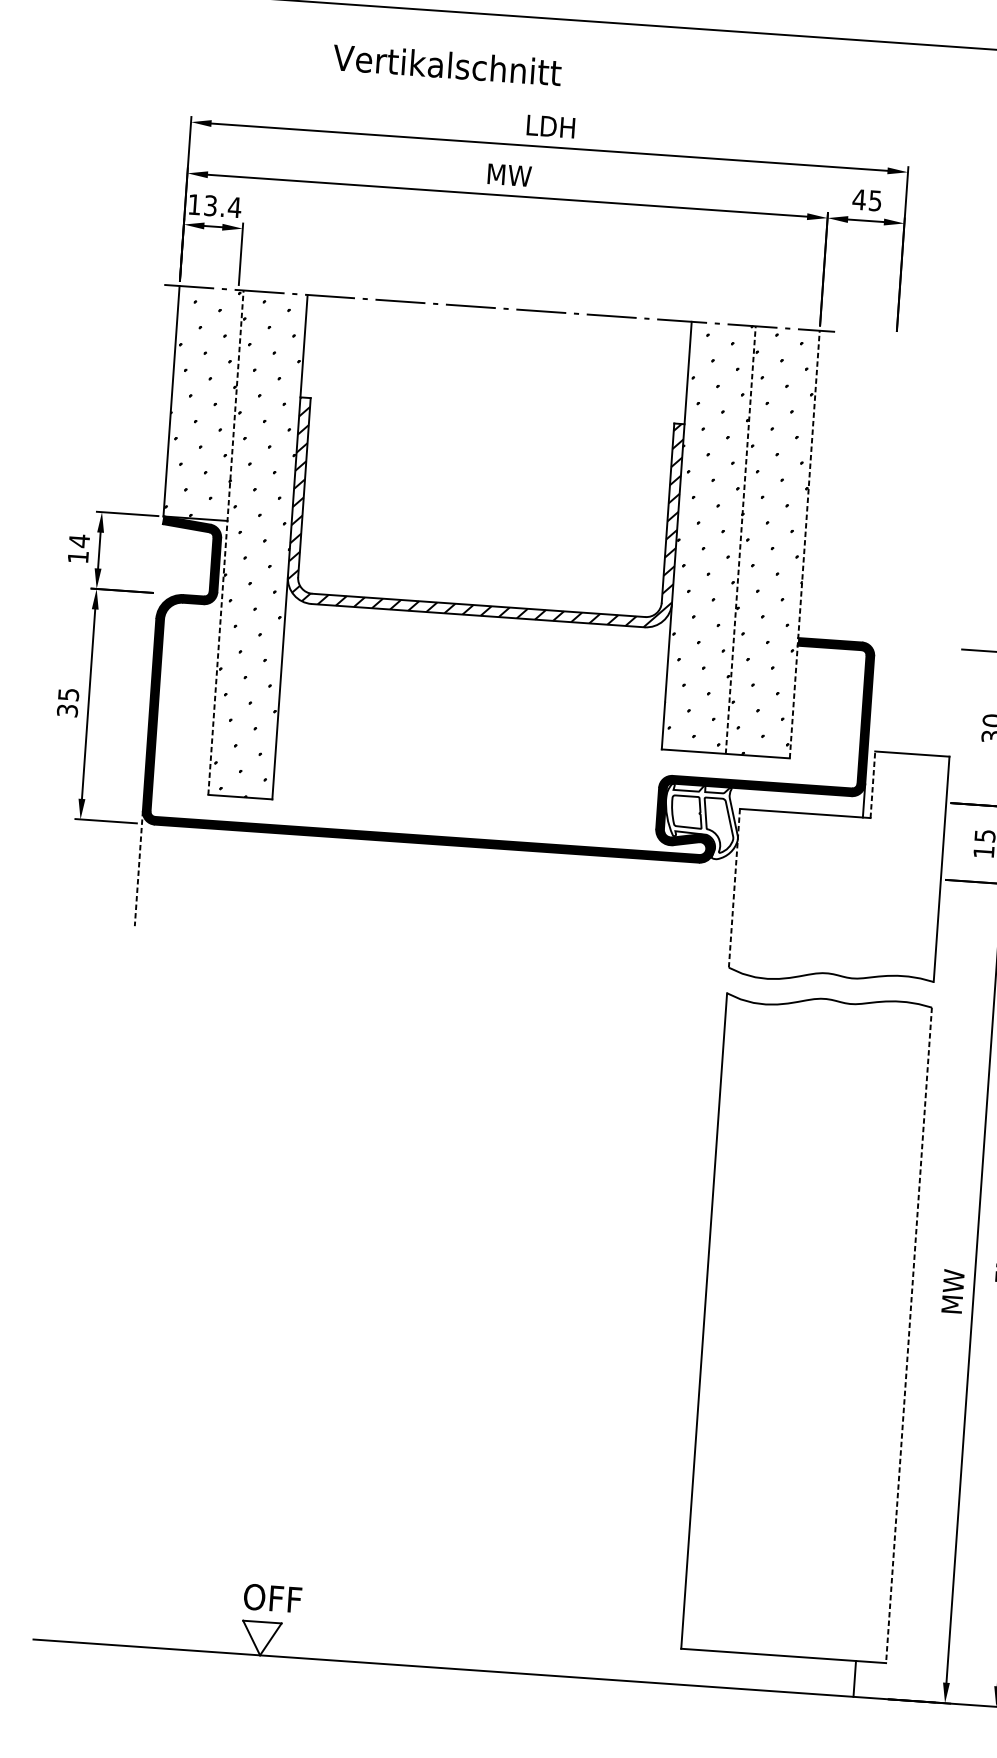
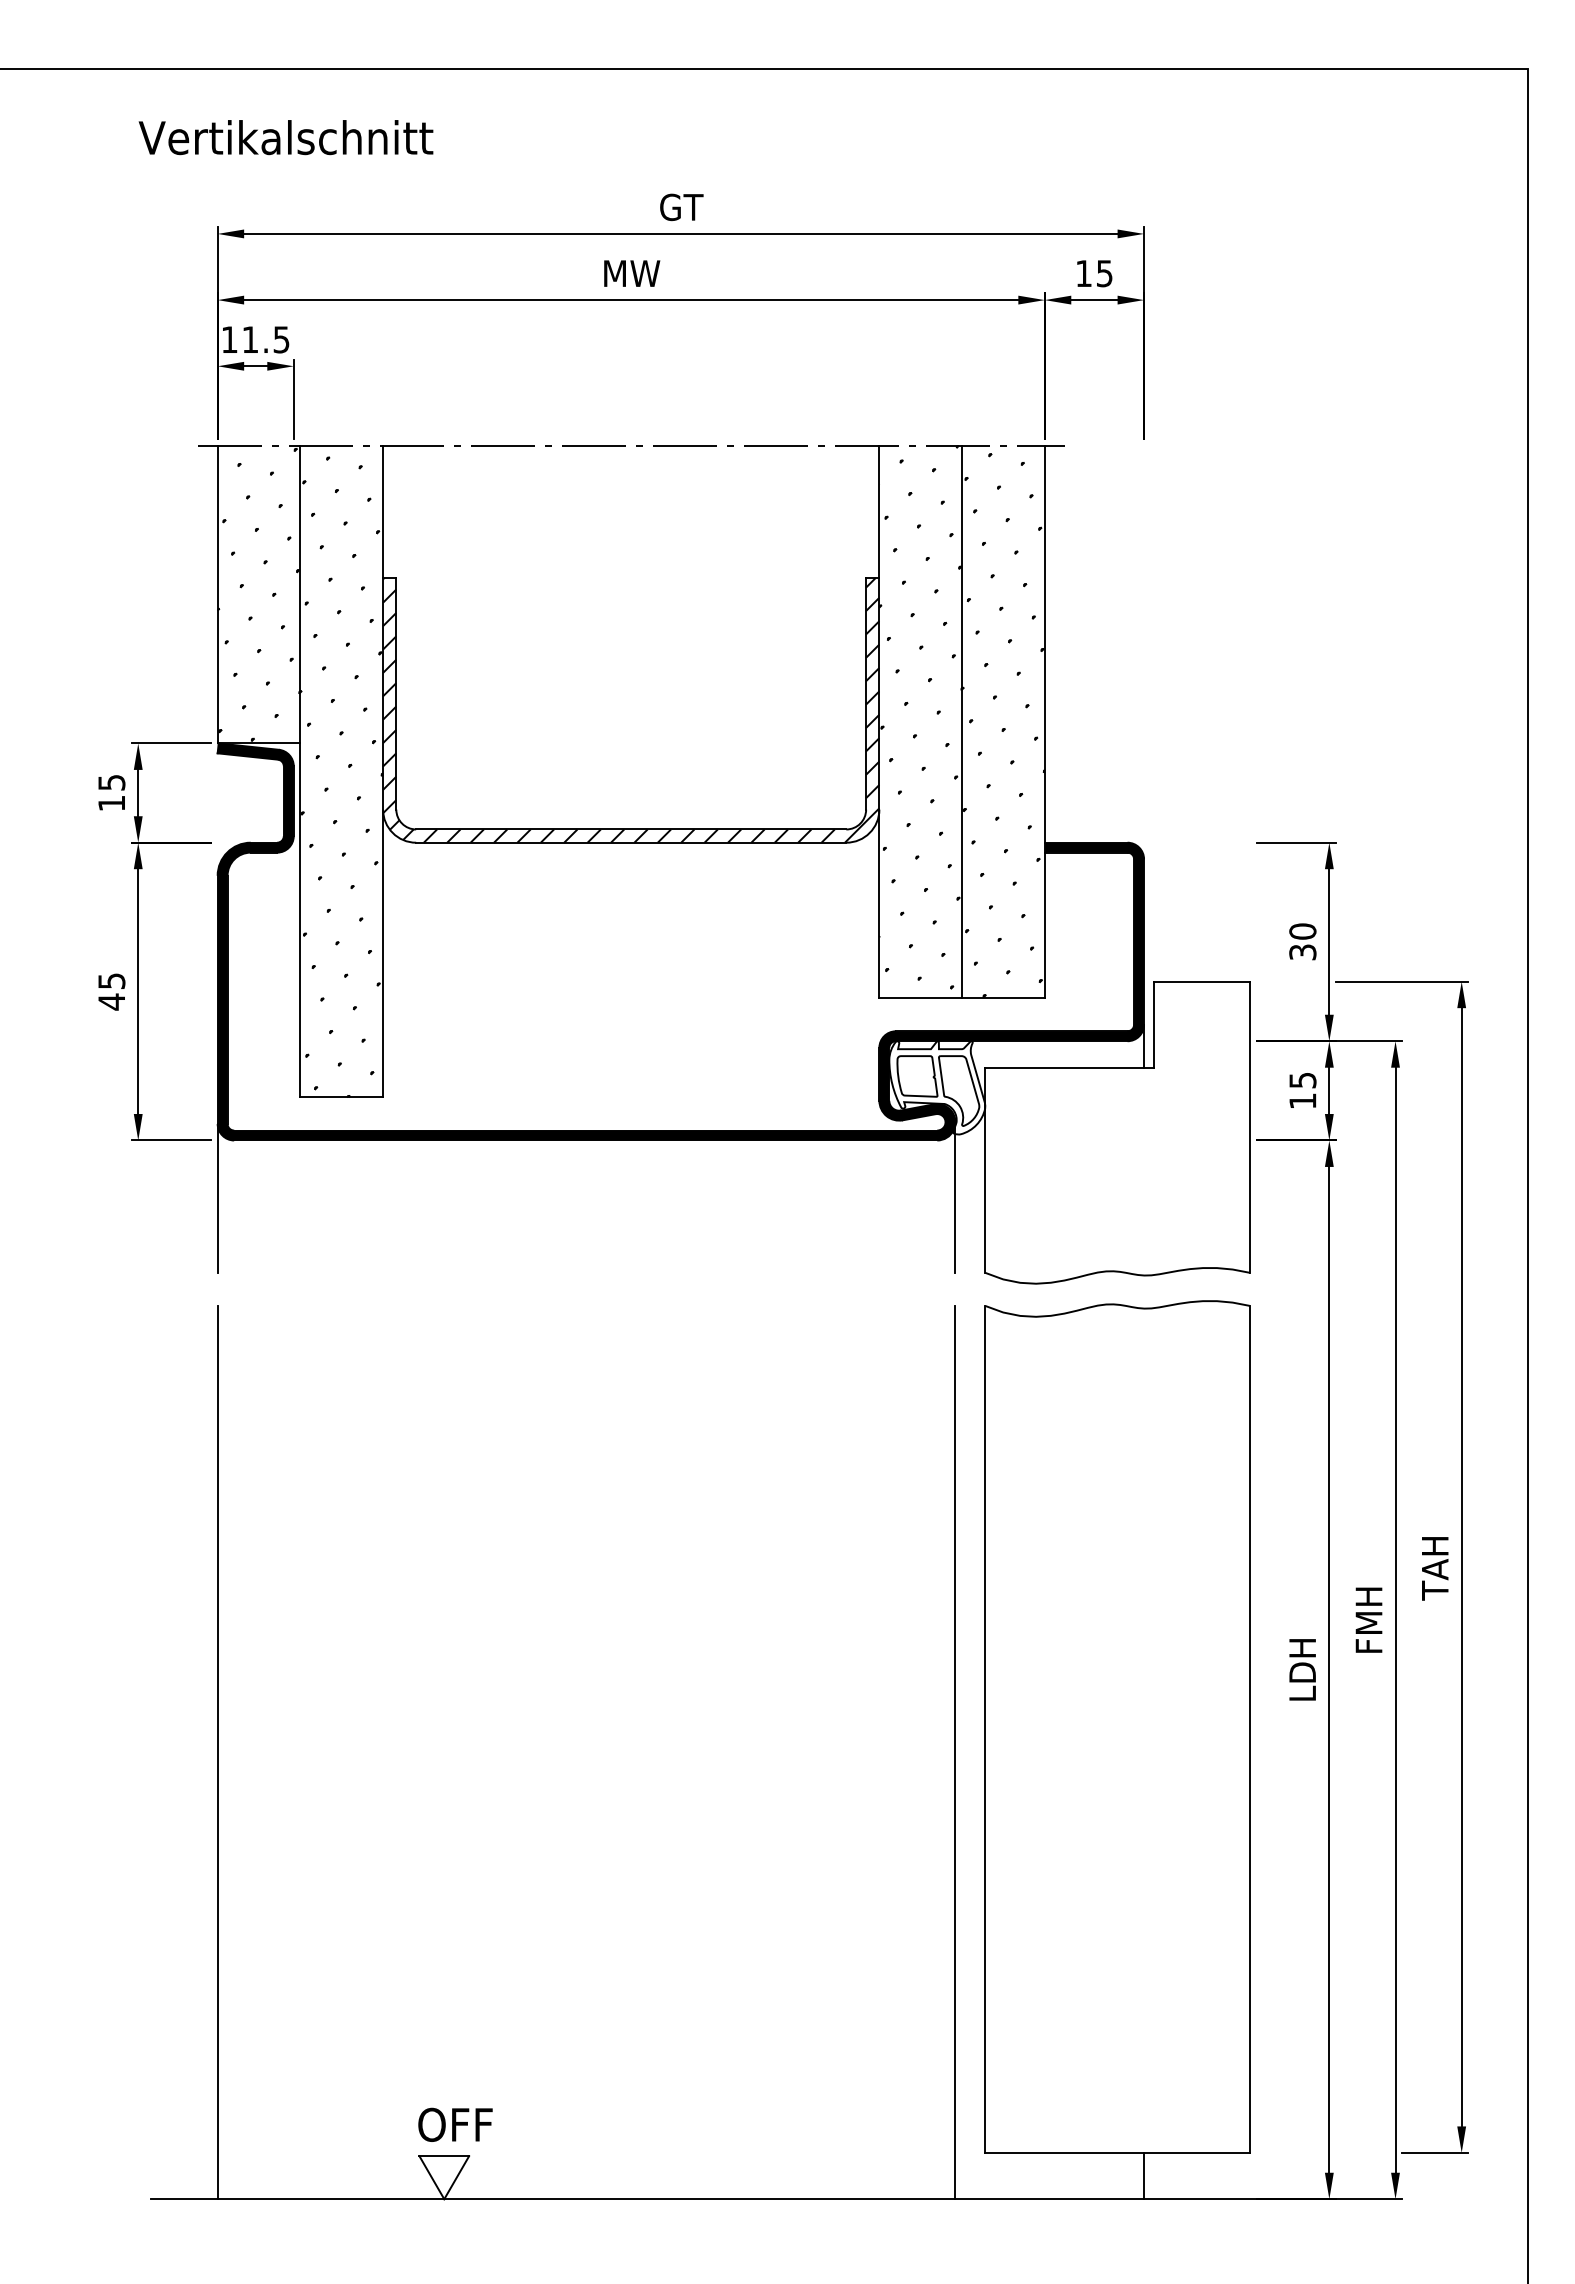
text: (446, 65) -> (285, 137), moved
text: (550, 126) -> (680, 207), LDH -> GT
text: (858, 199) -> (1083, 273), 45 -> 15
text: (223, 206) -> (266, 339), 13.4 -> 11.5
line: (741, 539) -> (962, 721), dashed -> solid
text: (79, 540) -> (111, 782), 14 -> 15
line: (226, 542) -> (300, 771), dashed -> solid
line: (804, 544) -> (1044, 721), dashed -> solid
text: (67, 710) -> (111, 1001), 35 -> 45
line: (872, 784) -> (1153, 1024), dashed -> solid
line: (138, 868) -> (217, 1198), dashed -> solid
line: (734, 888) -> (985, 1170), dashed -> solid
line: (709, 907) -> (955, 1197), added
text: (952, 1291) -> (1302, 1669), MW -> LDH
line: (108, 1297) -> (217, 1752), added
line: (908, 1335) -> (1249, 1729), dashed -> solid
line: (679, 1337) -> (955, 1752), added
line: (855, 1678) -> (1144, 2175), moved

